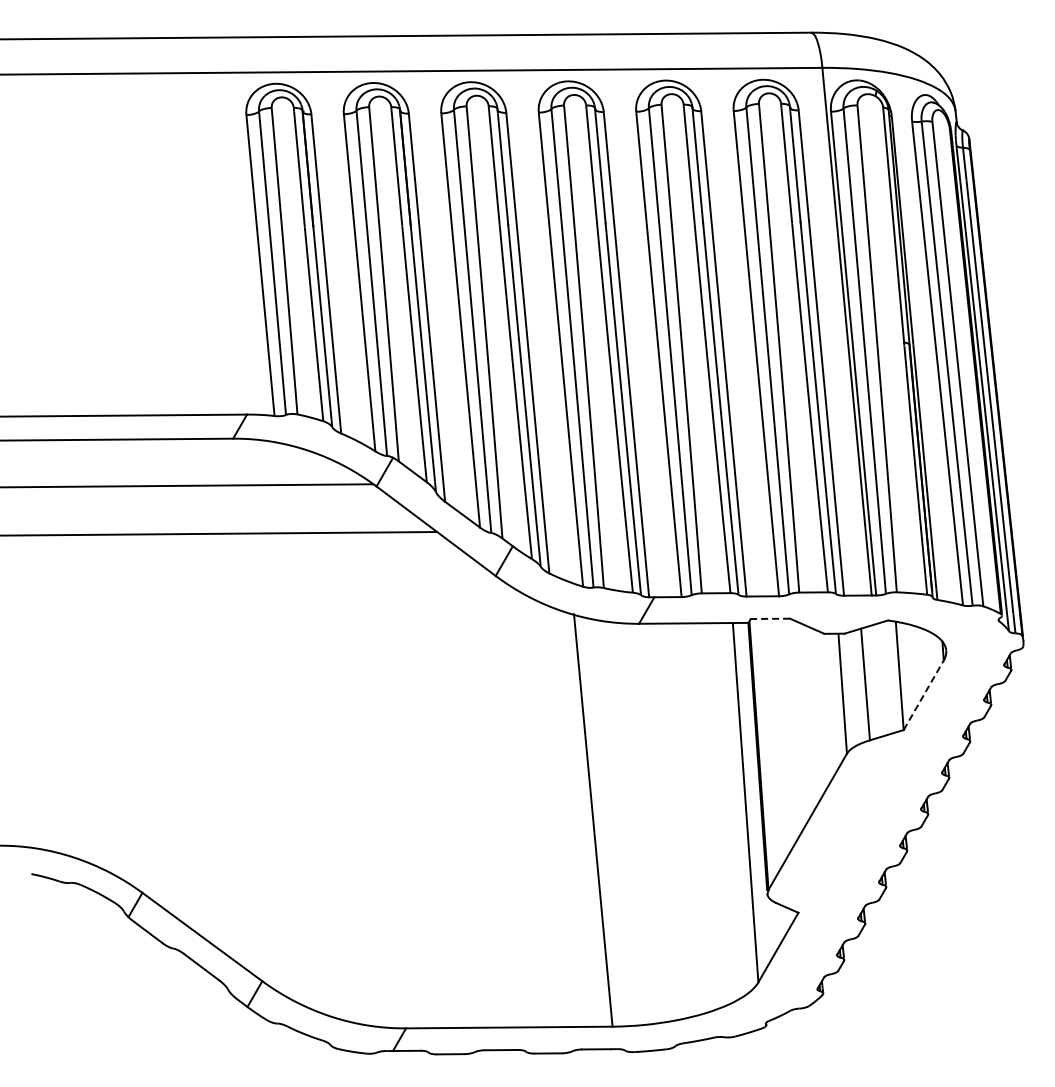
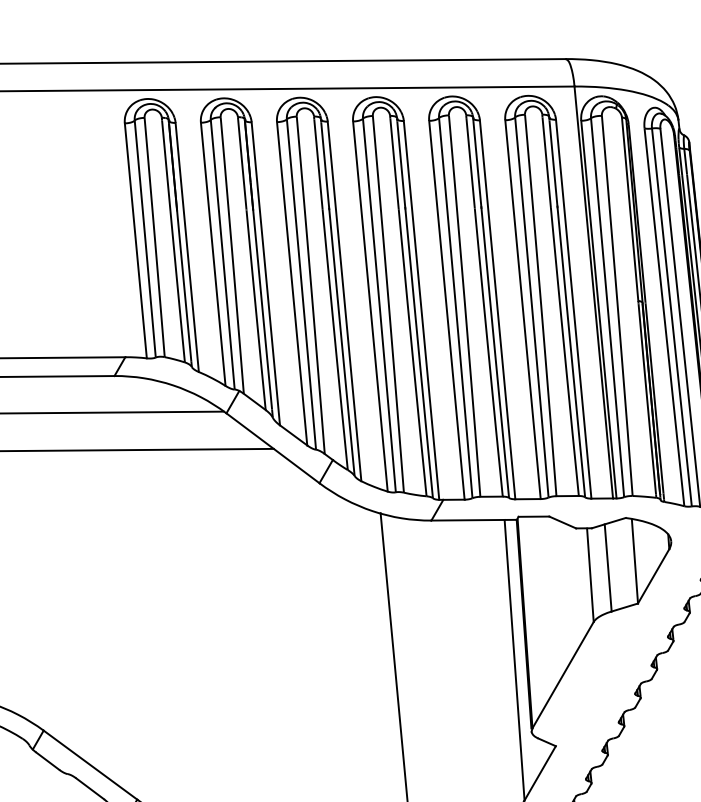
line: (770, 618) -> (534, 516), dashed -> solid
line: (923, 694) -> (653, 575), dashed -> solid

